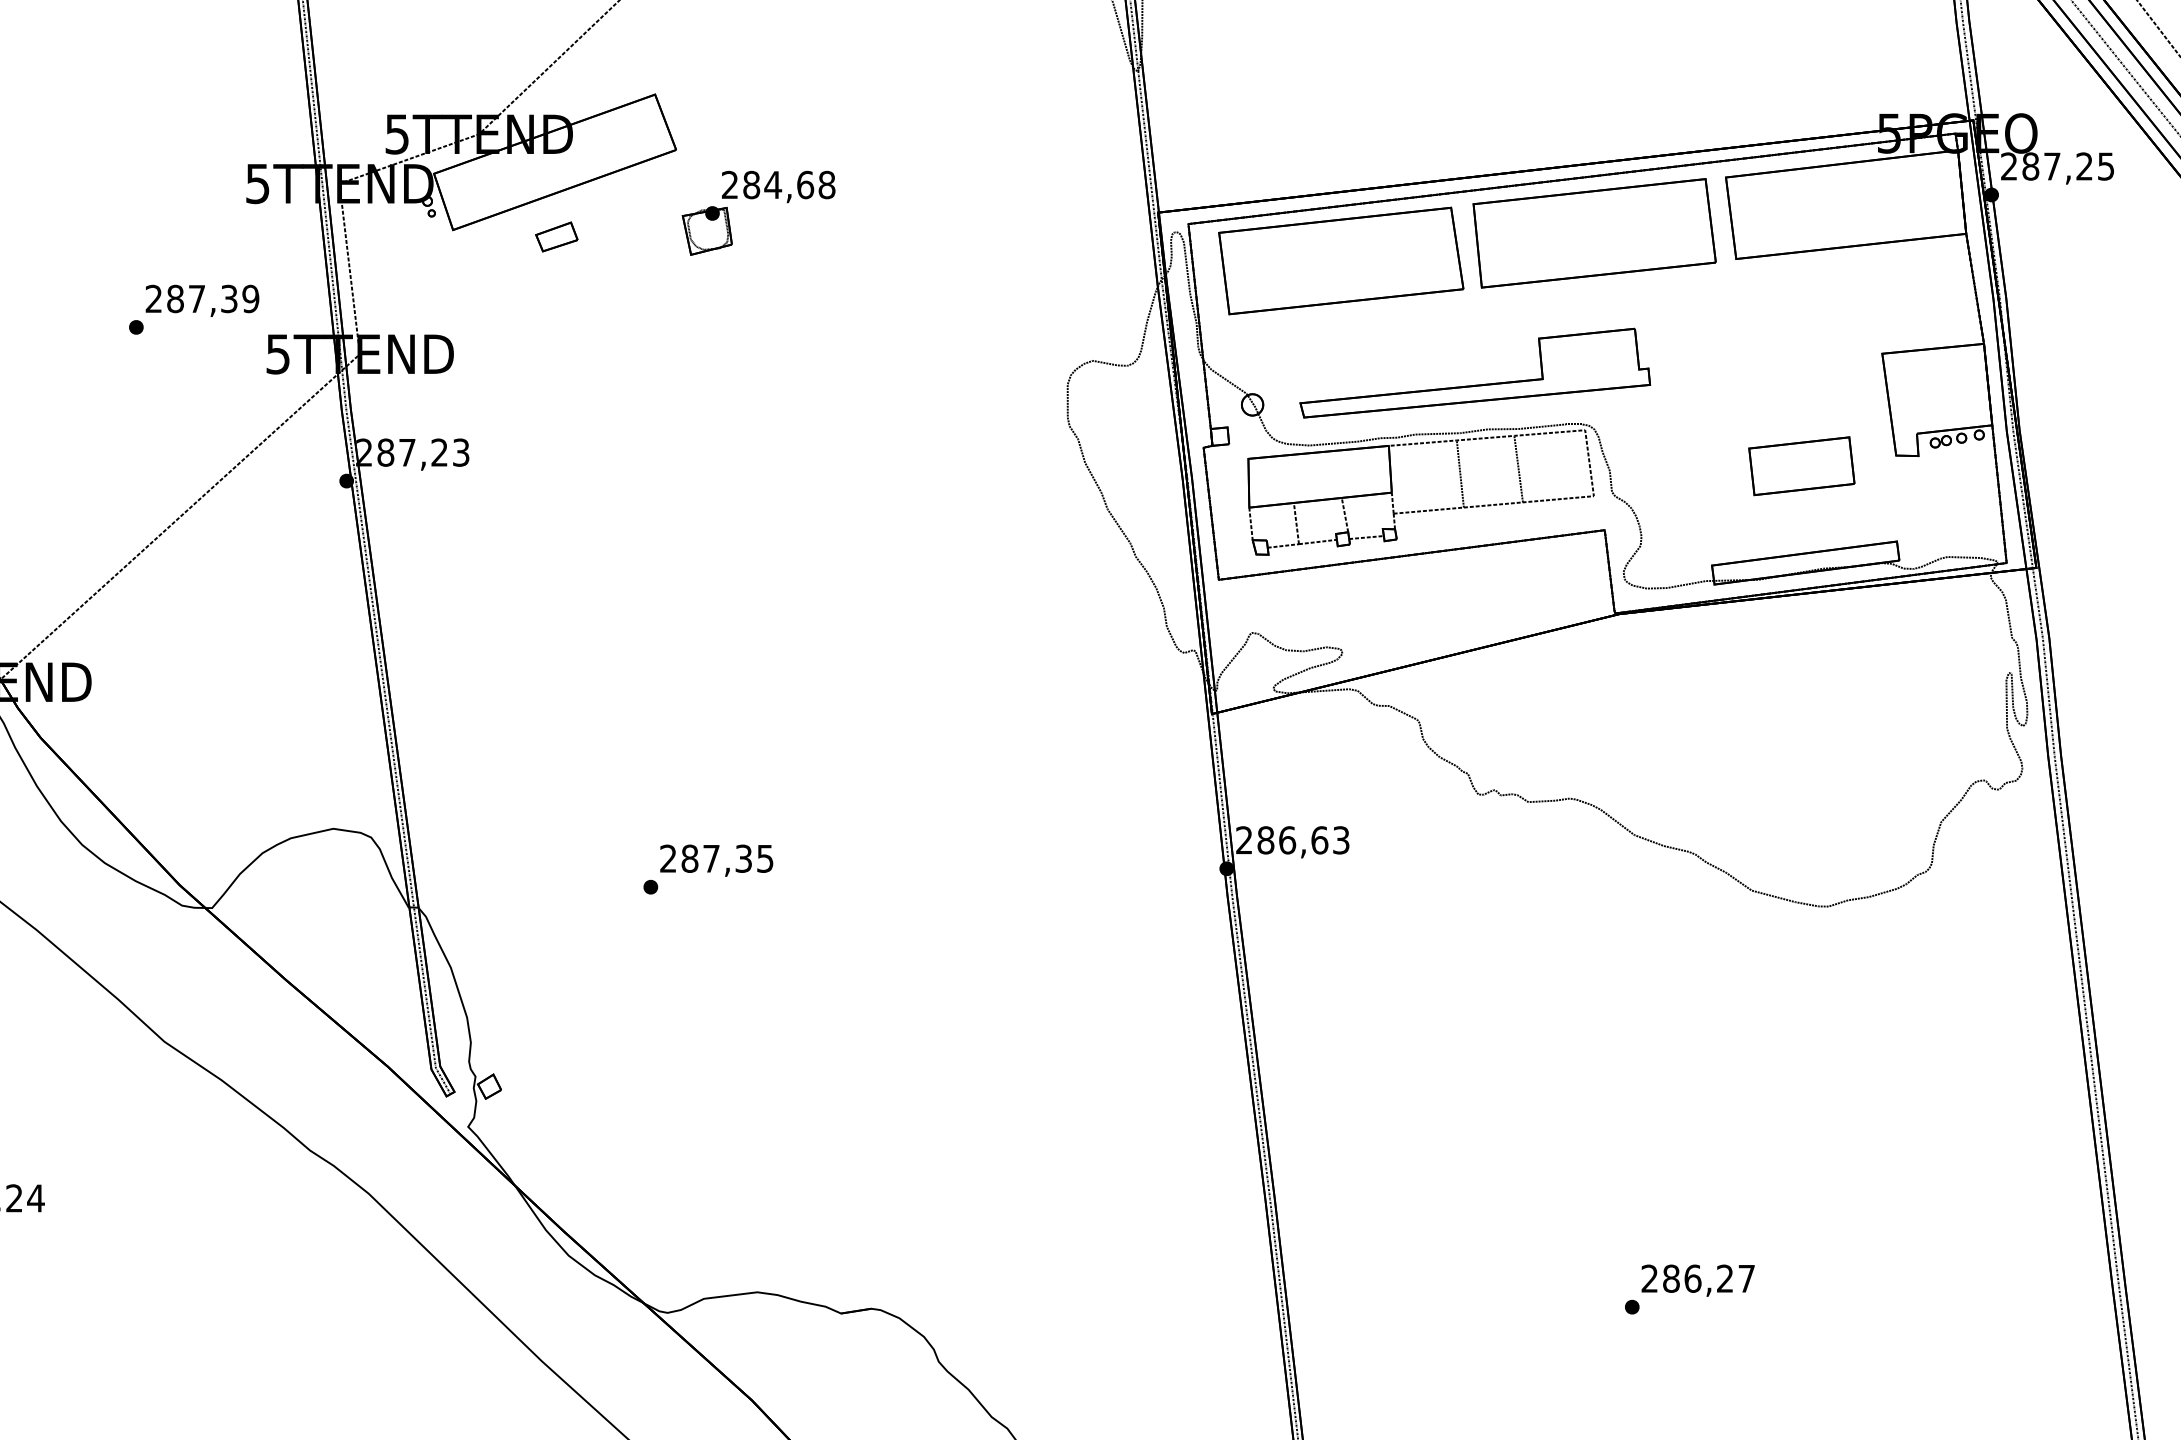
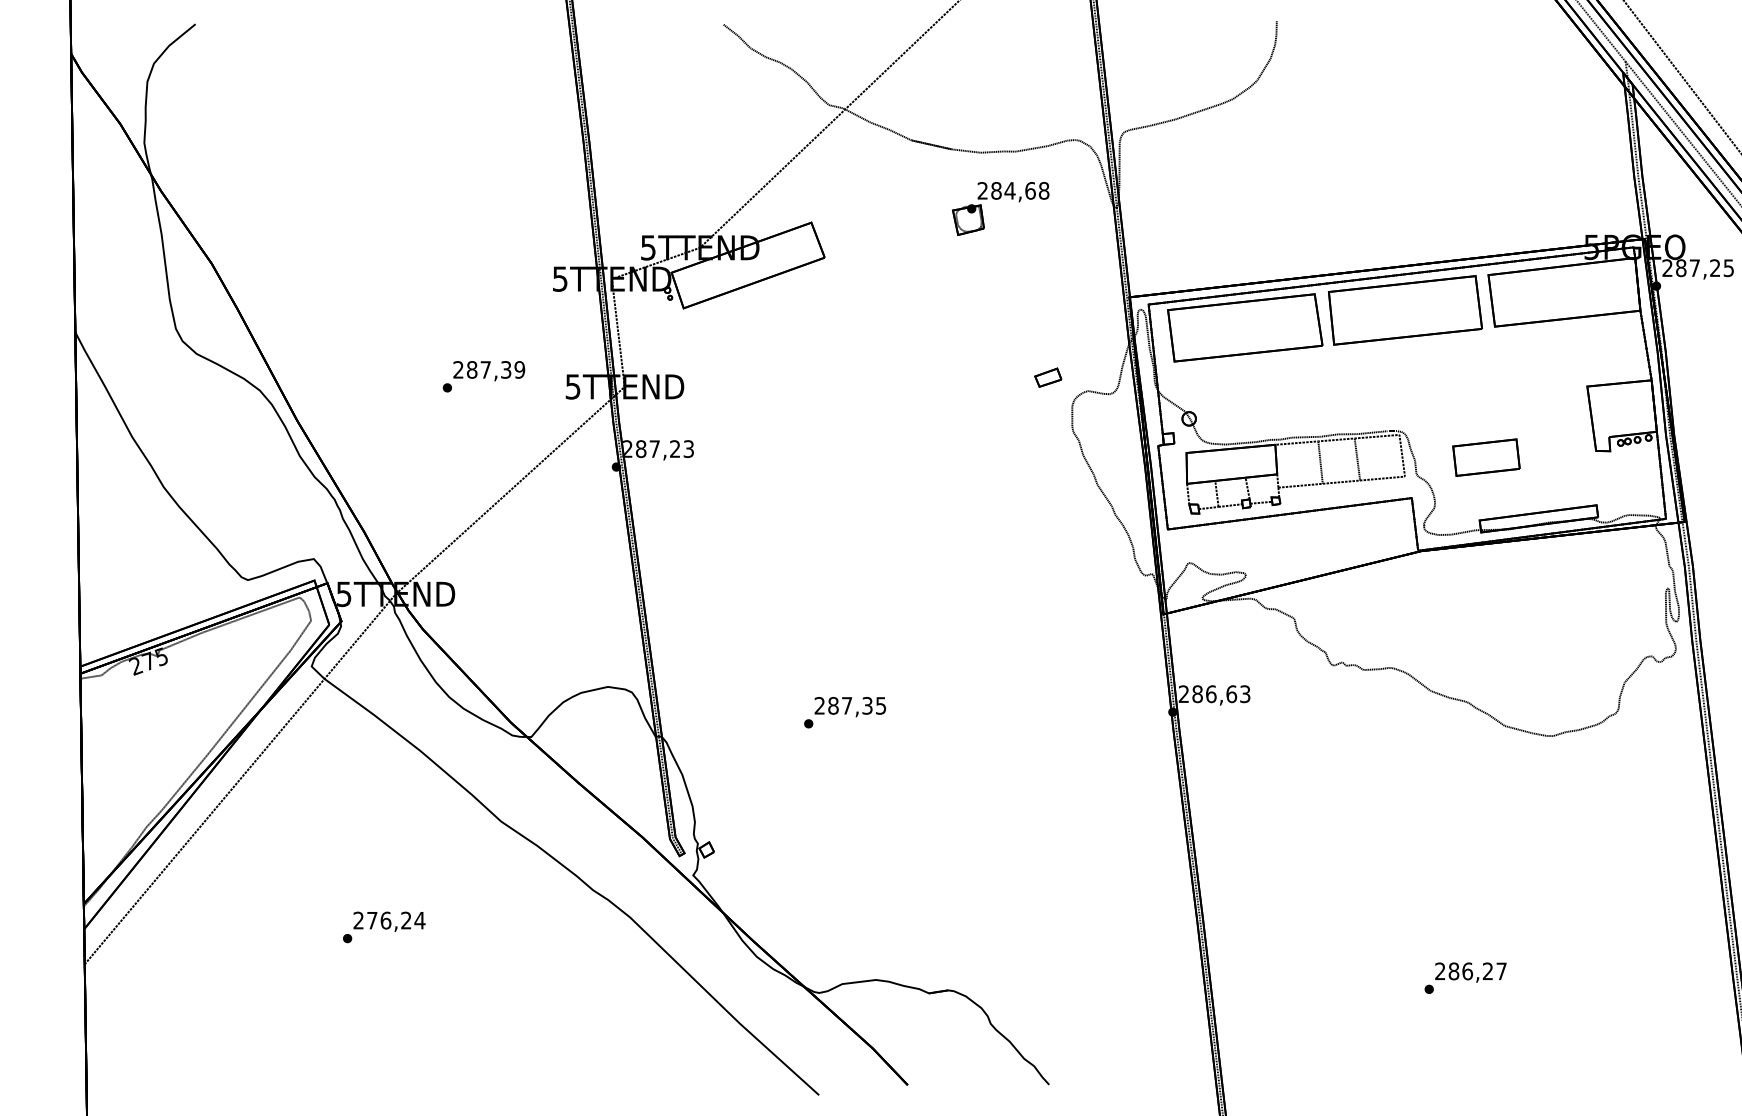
part: (756, 198) -> (999, 199), moved
part: (557, 236) -> (1048, 377), moved
text: (193, 309) -> (483, 376), moved
part: (1474, 383) -> (1329, 405), removed
part: (1801, 465) -> (1486, 457), moved

